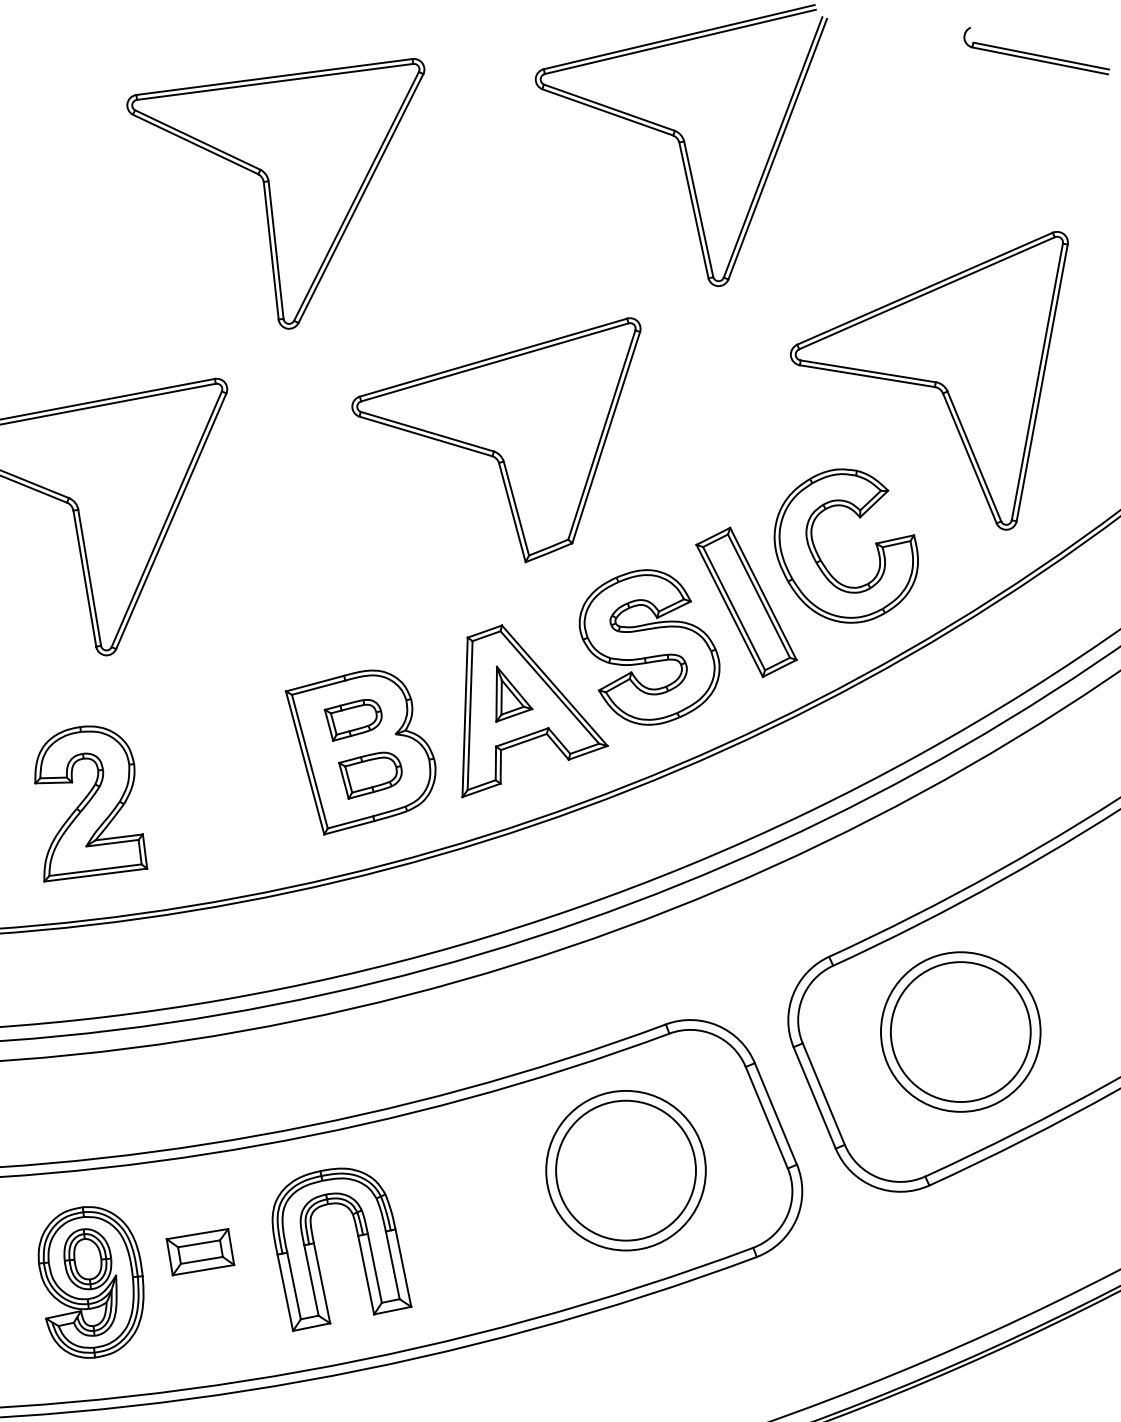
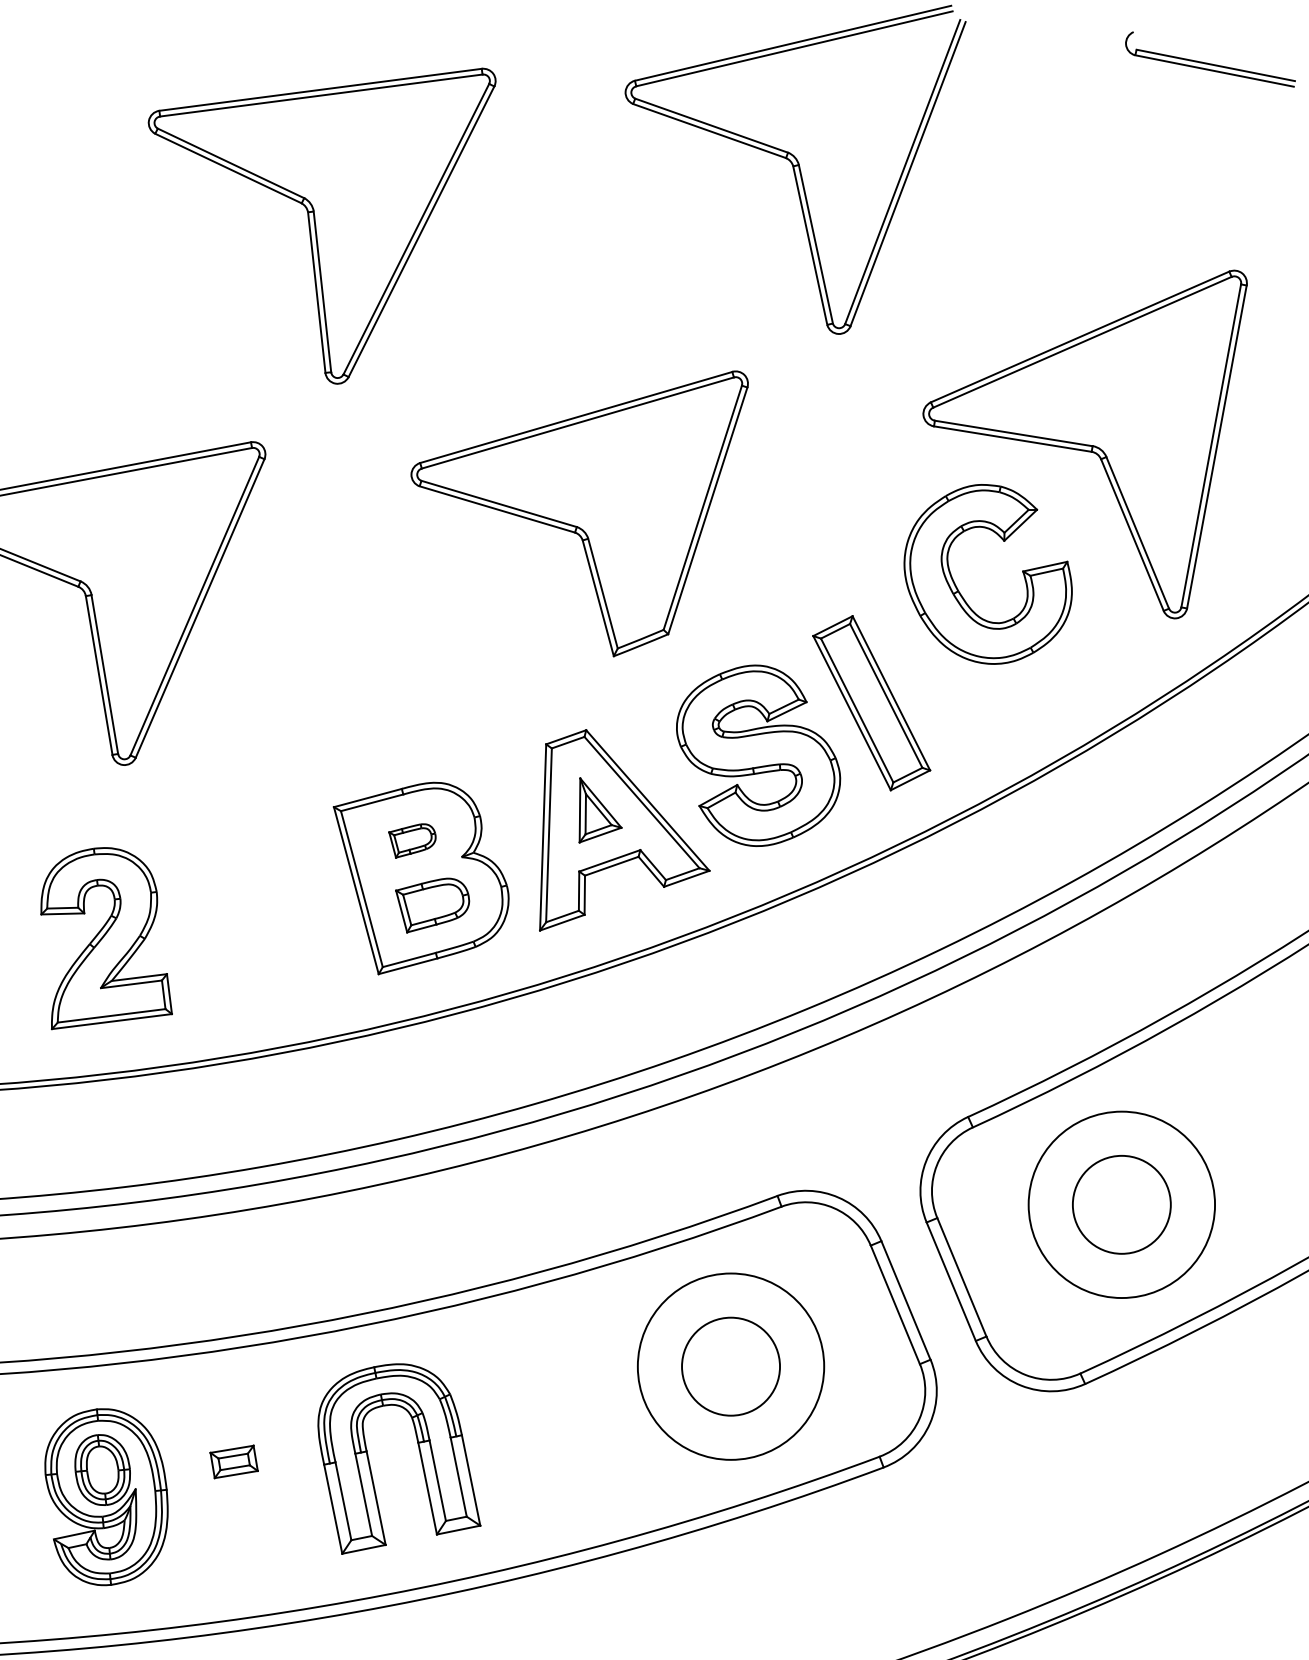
part: (820, 557) -> (958, 587), moved
part: (352, 720) -> (411, 841), size x0.7
circle: (960, 1032) -> (1121, 1205), size x0.6
circle: (625, 1170) -> (730, 1366), size x0.6
part: (200, 1252) -> (234, 1462), size x0.6

